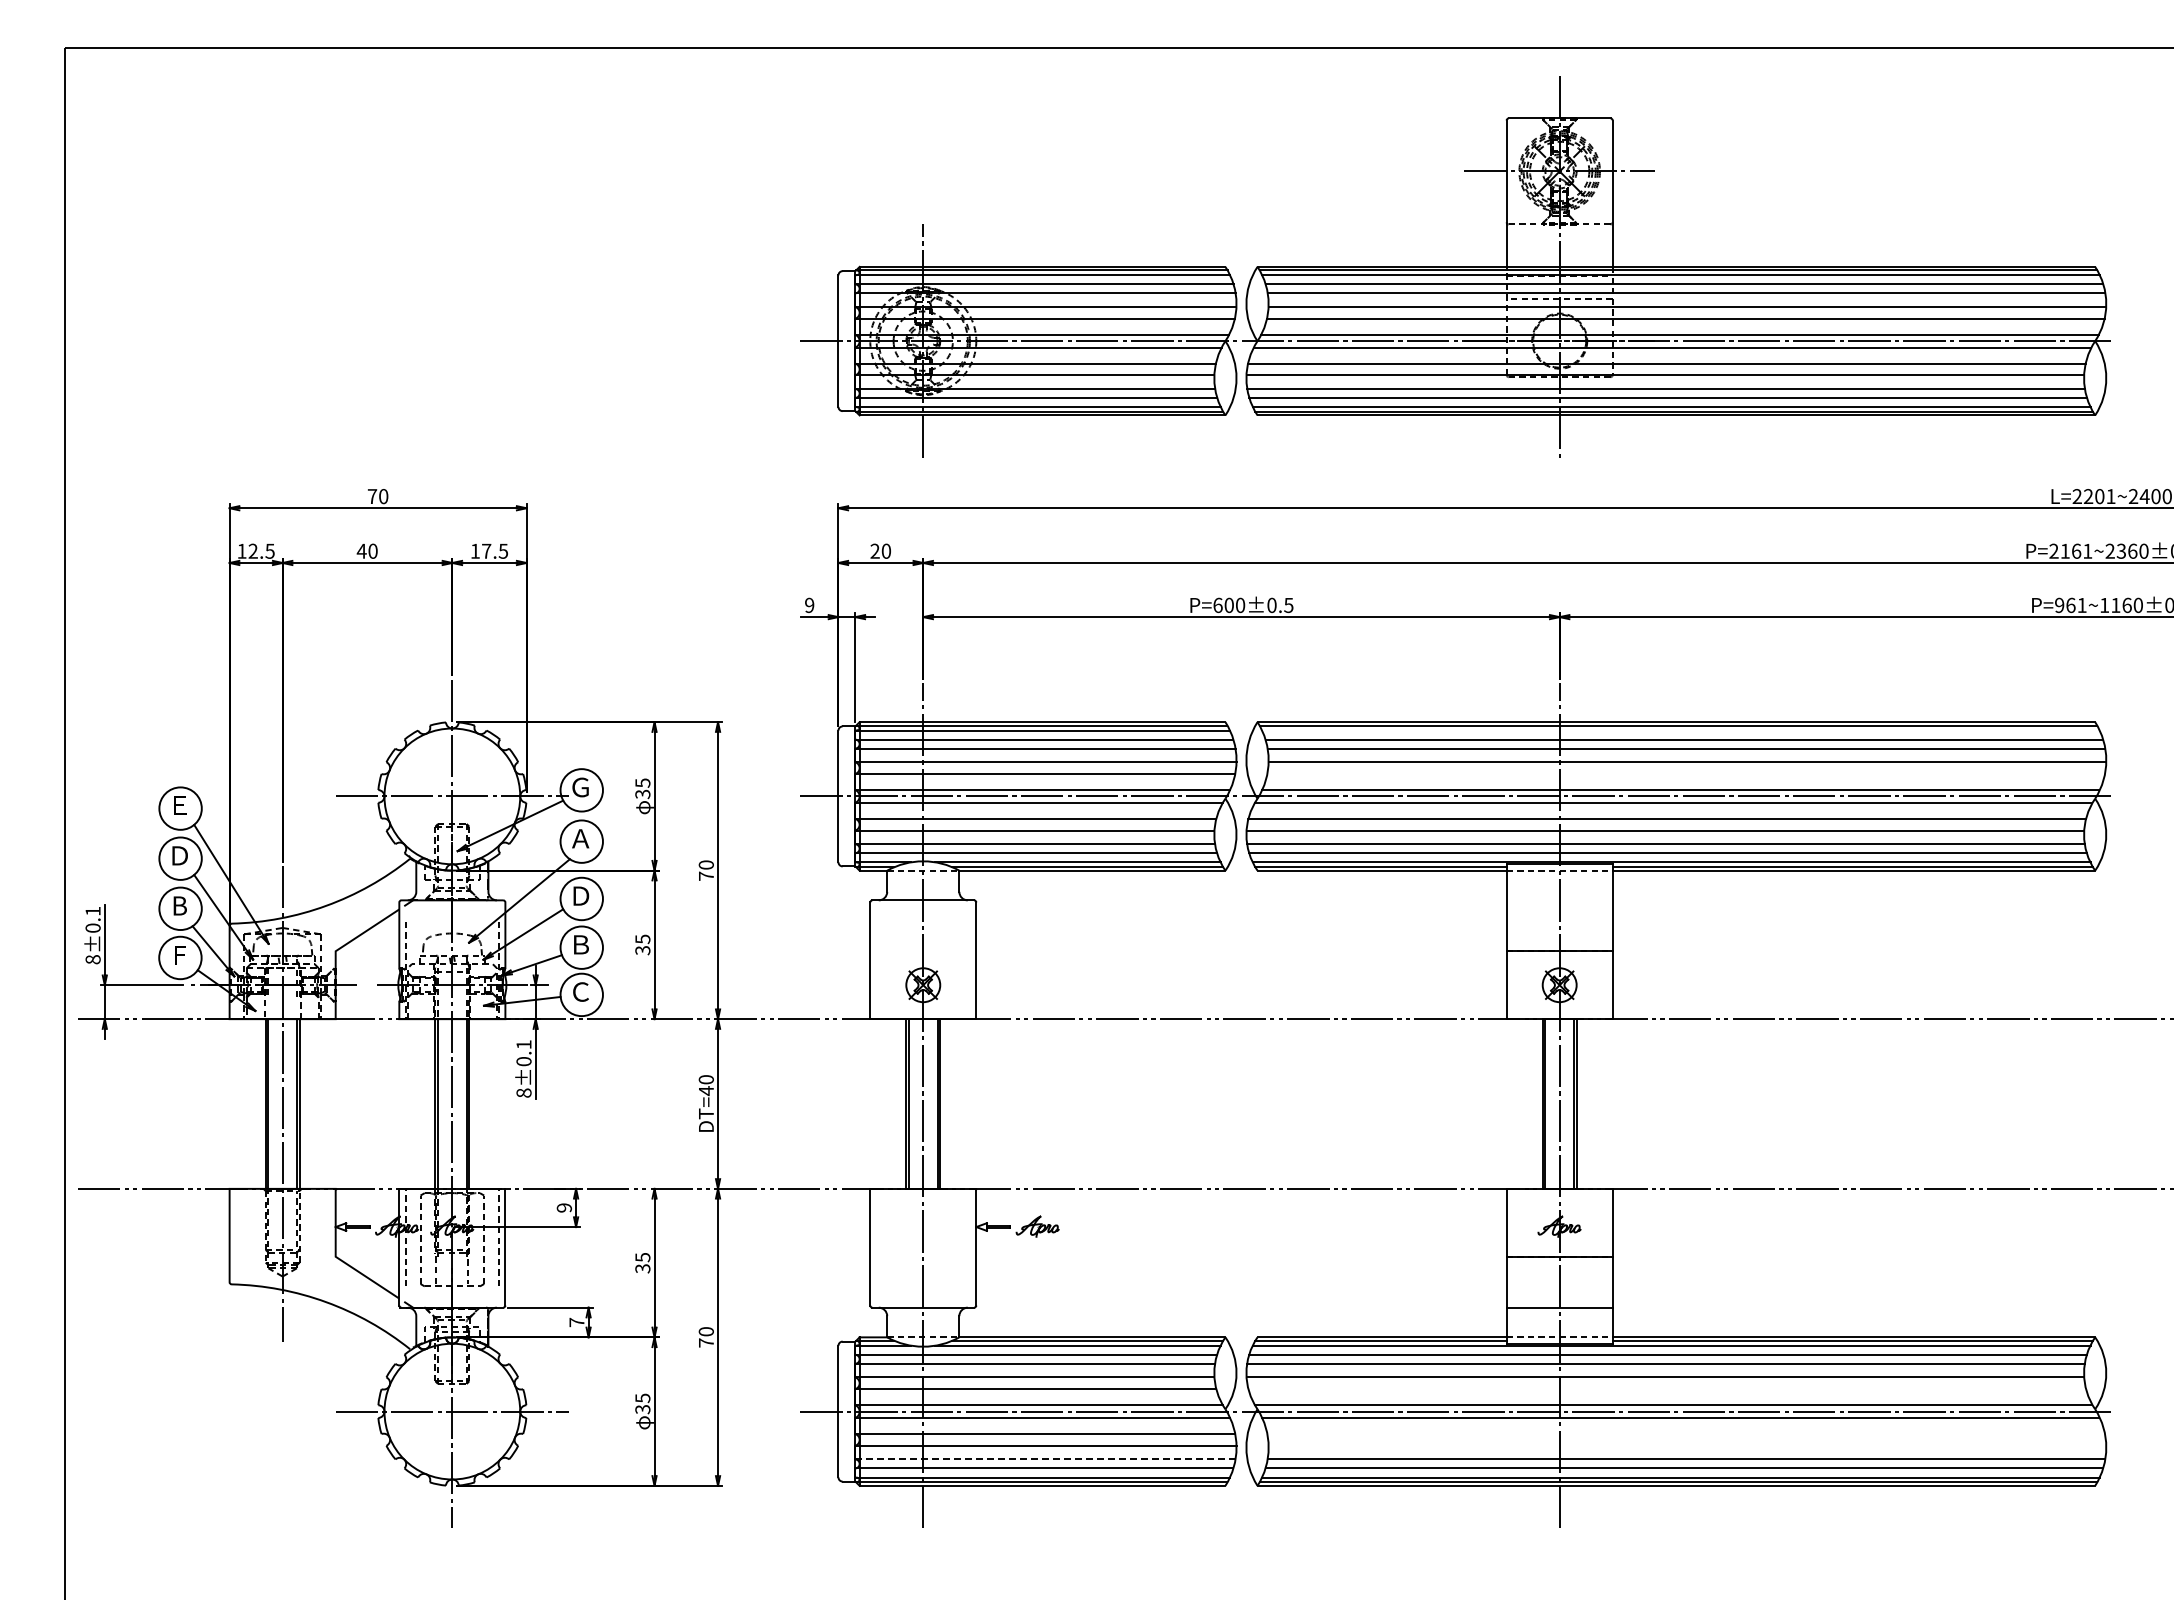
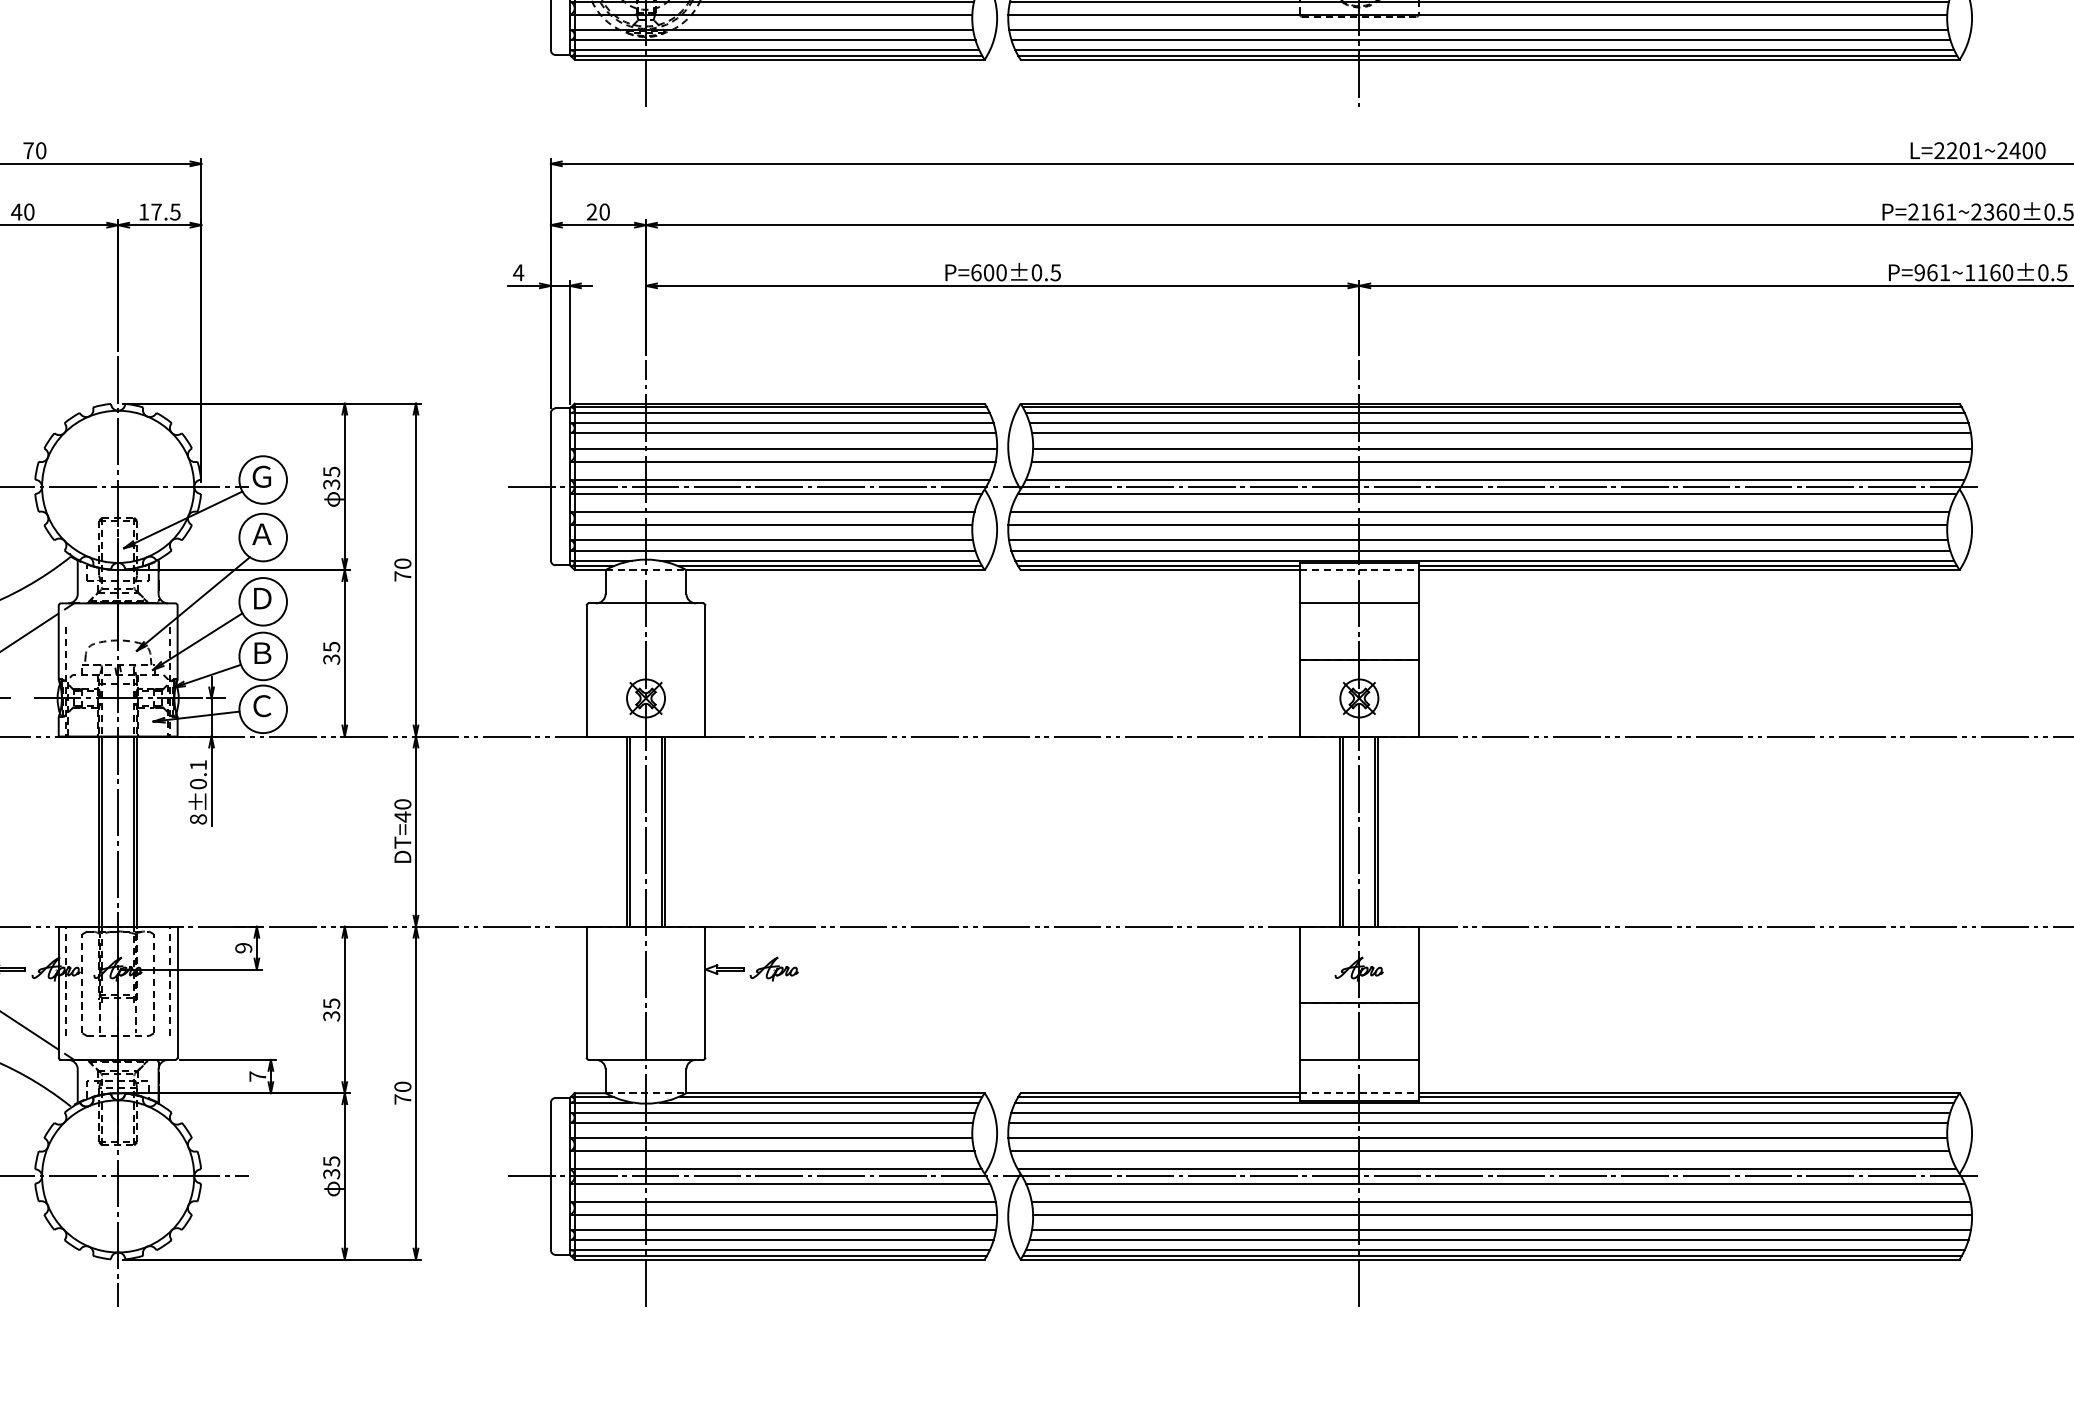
text: (809, 605) -> (518, 272), 9 -> 4
line: (1680, 730) -> (1494, 412), added
line: (1685, 773) -> (1500, 461), added
line: (1559, 900) -> (1359, 603), added
line: (1666, 1389) -> (1479, 1151), added
line: (1685, 1434) -> (1500, 1202), added
line: (1687, 1445) -> (1502, 1214), added
line: (1045, 1459) -> (783, 1230), dashed -> solid

